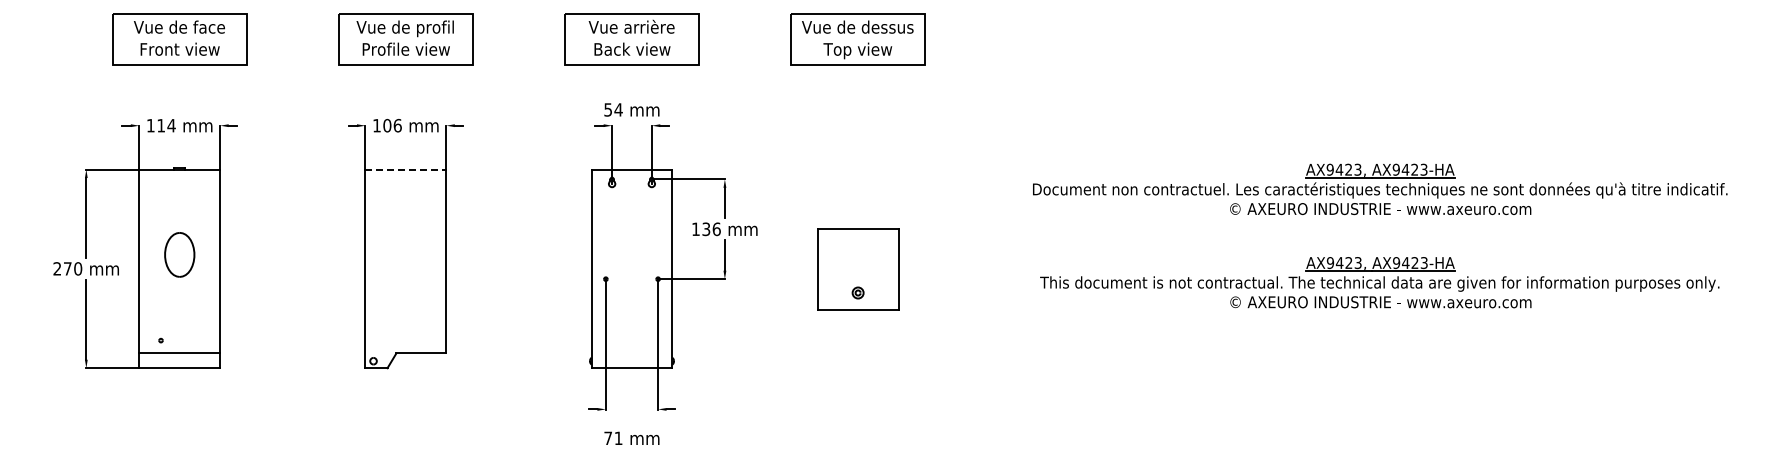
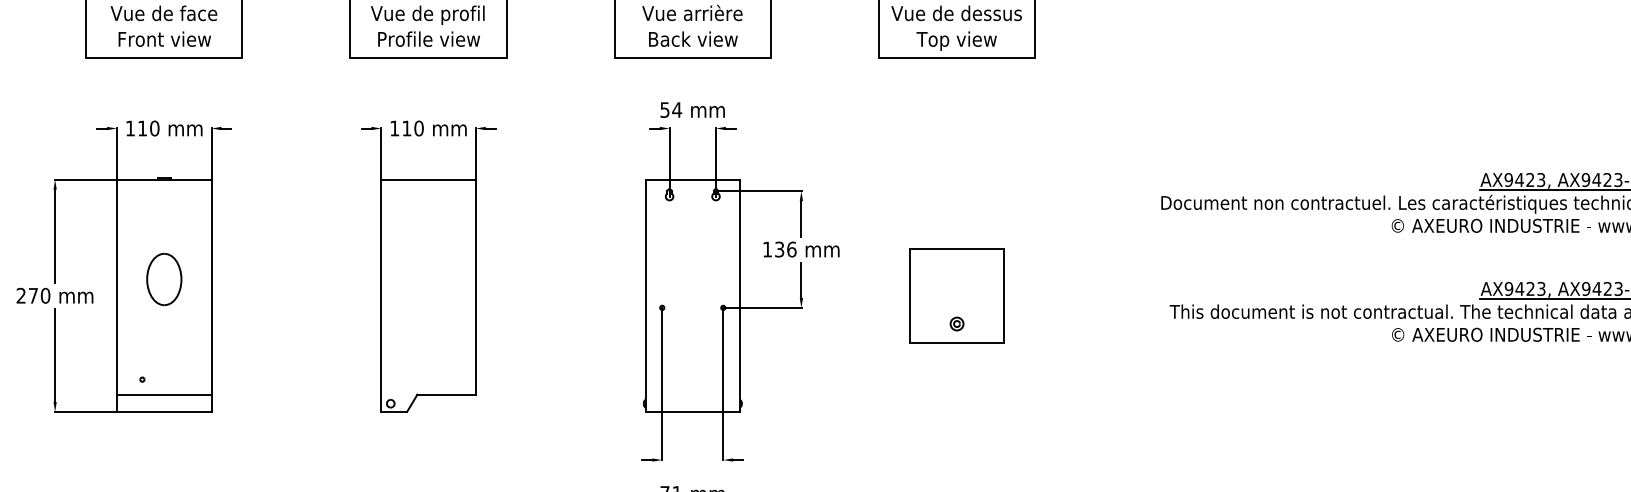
text: (171, 125) -> (154, 128), 114 -> 110
text: (392, 125) -> (412, 128), 106 -> 110
line: (406, 169) -> (429, 179), dashed -> solid

